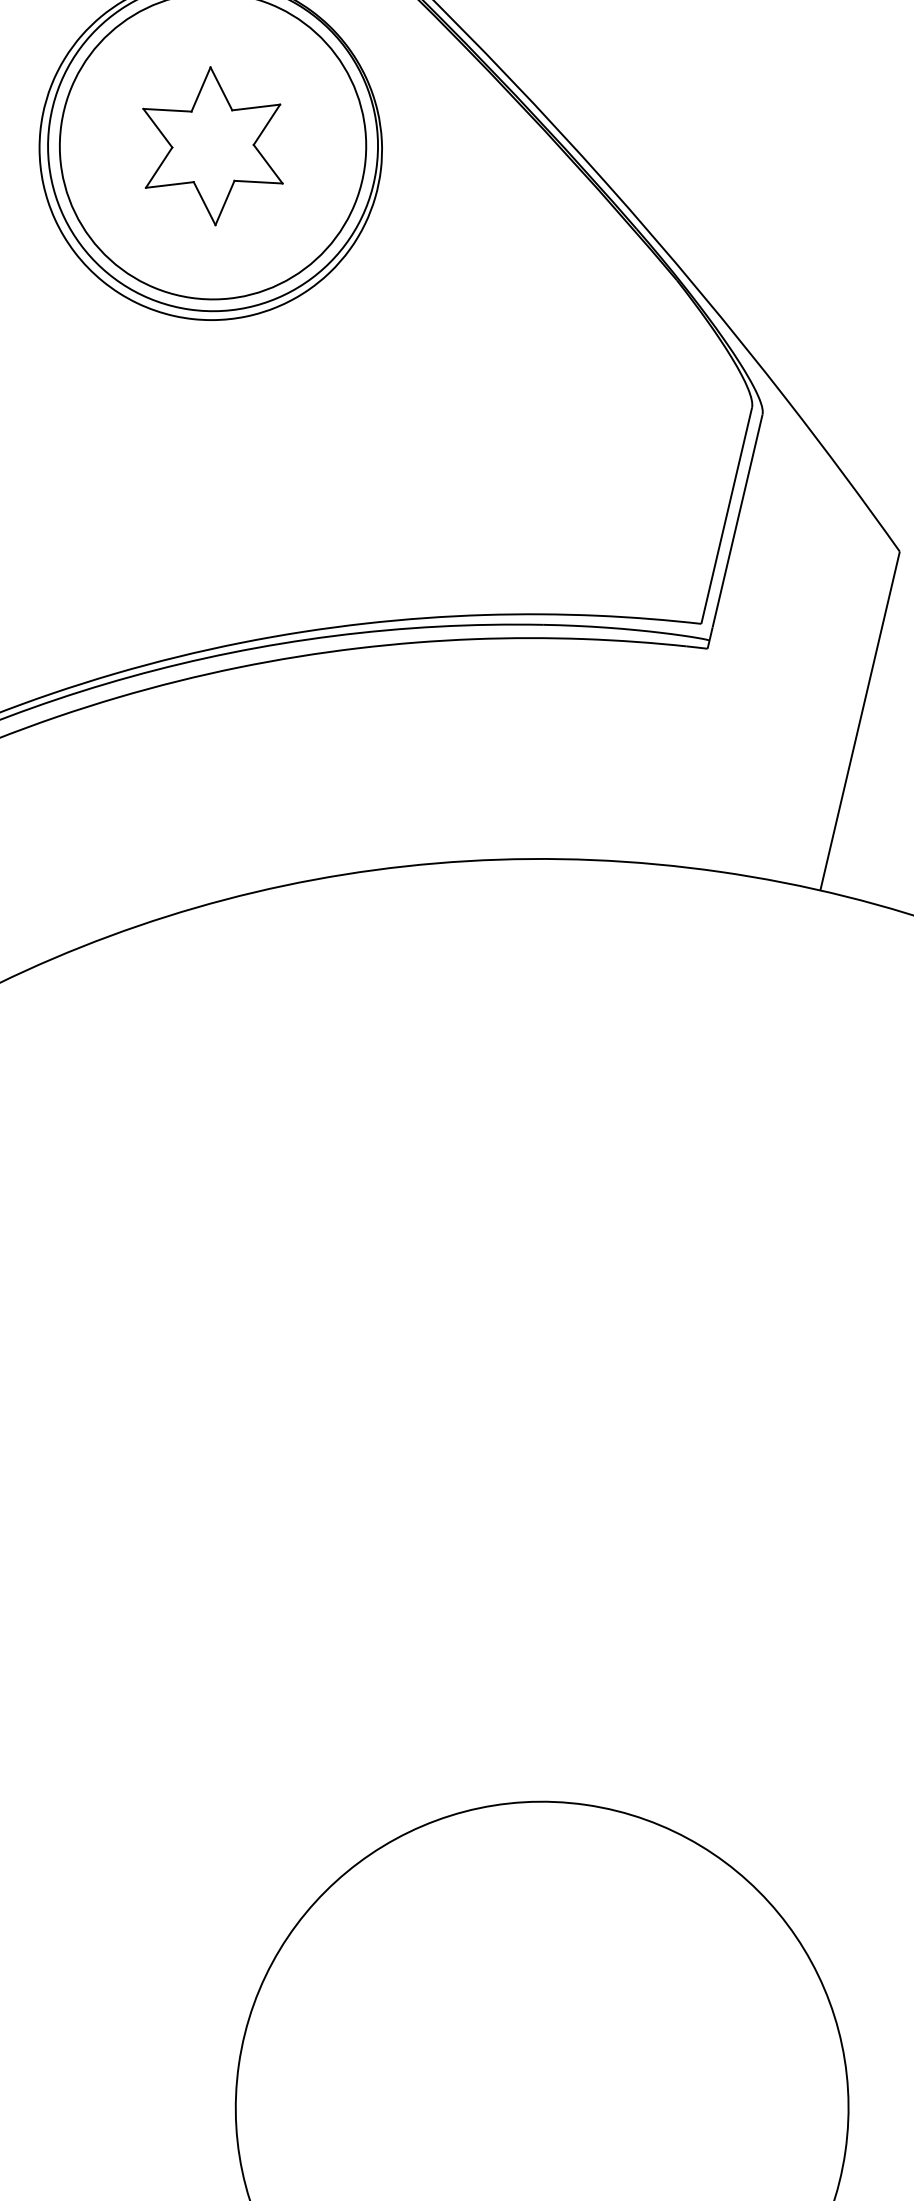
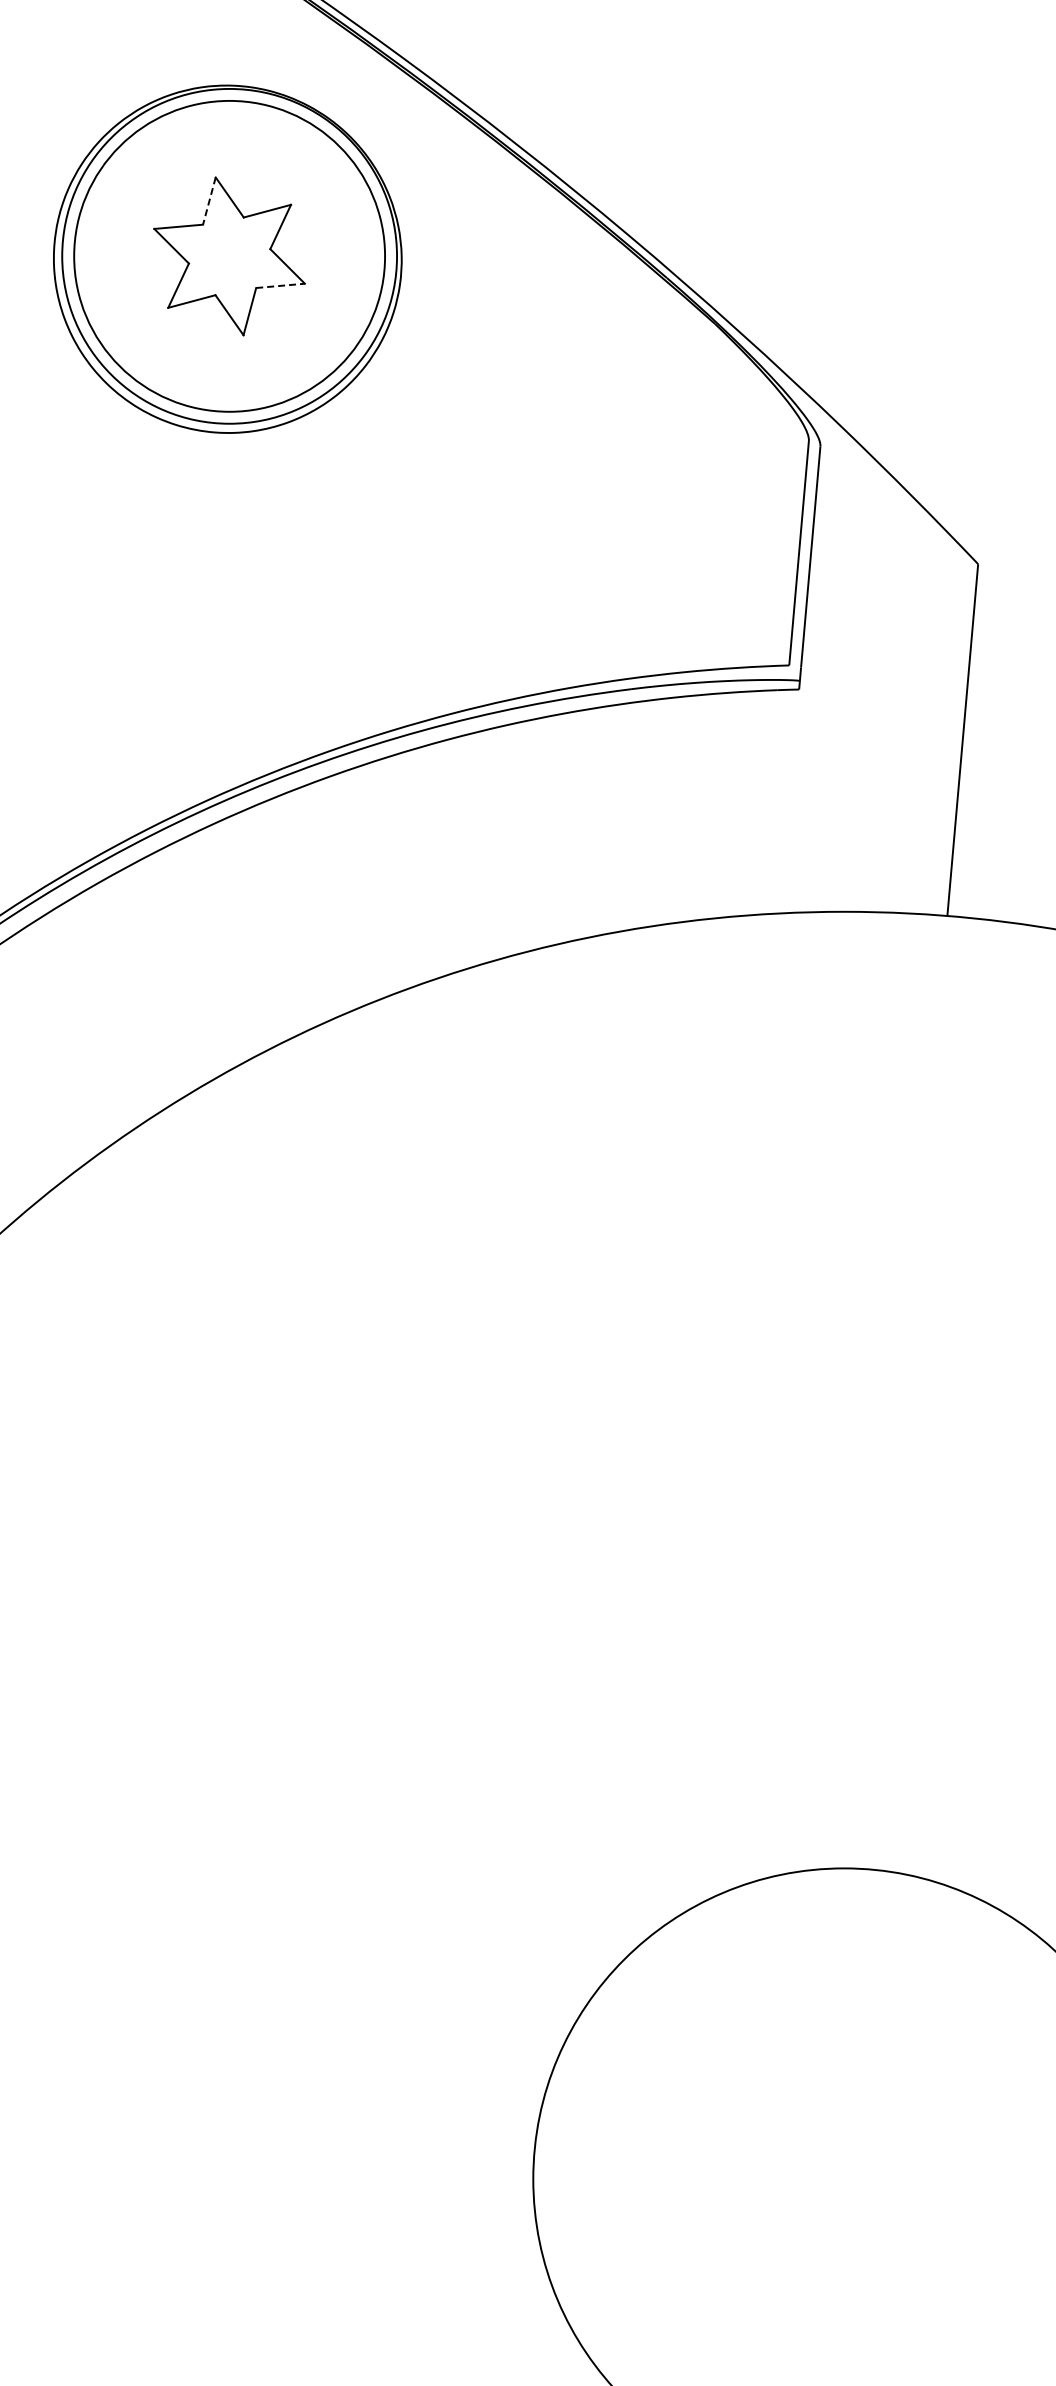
line: (201, 89) -> (209, 201), solid -> dashed
line: (259, 181) -> (281, 285), solid -> dashed

